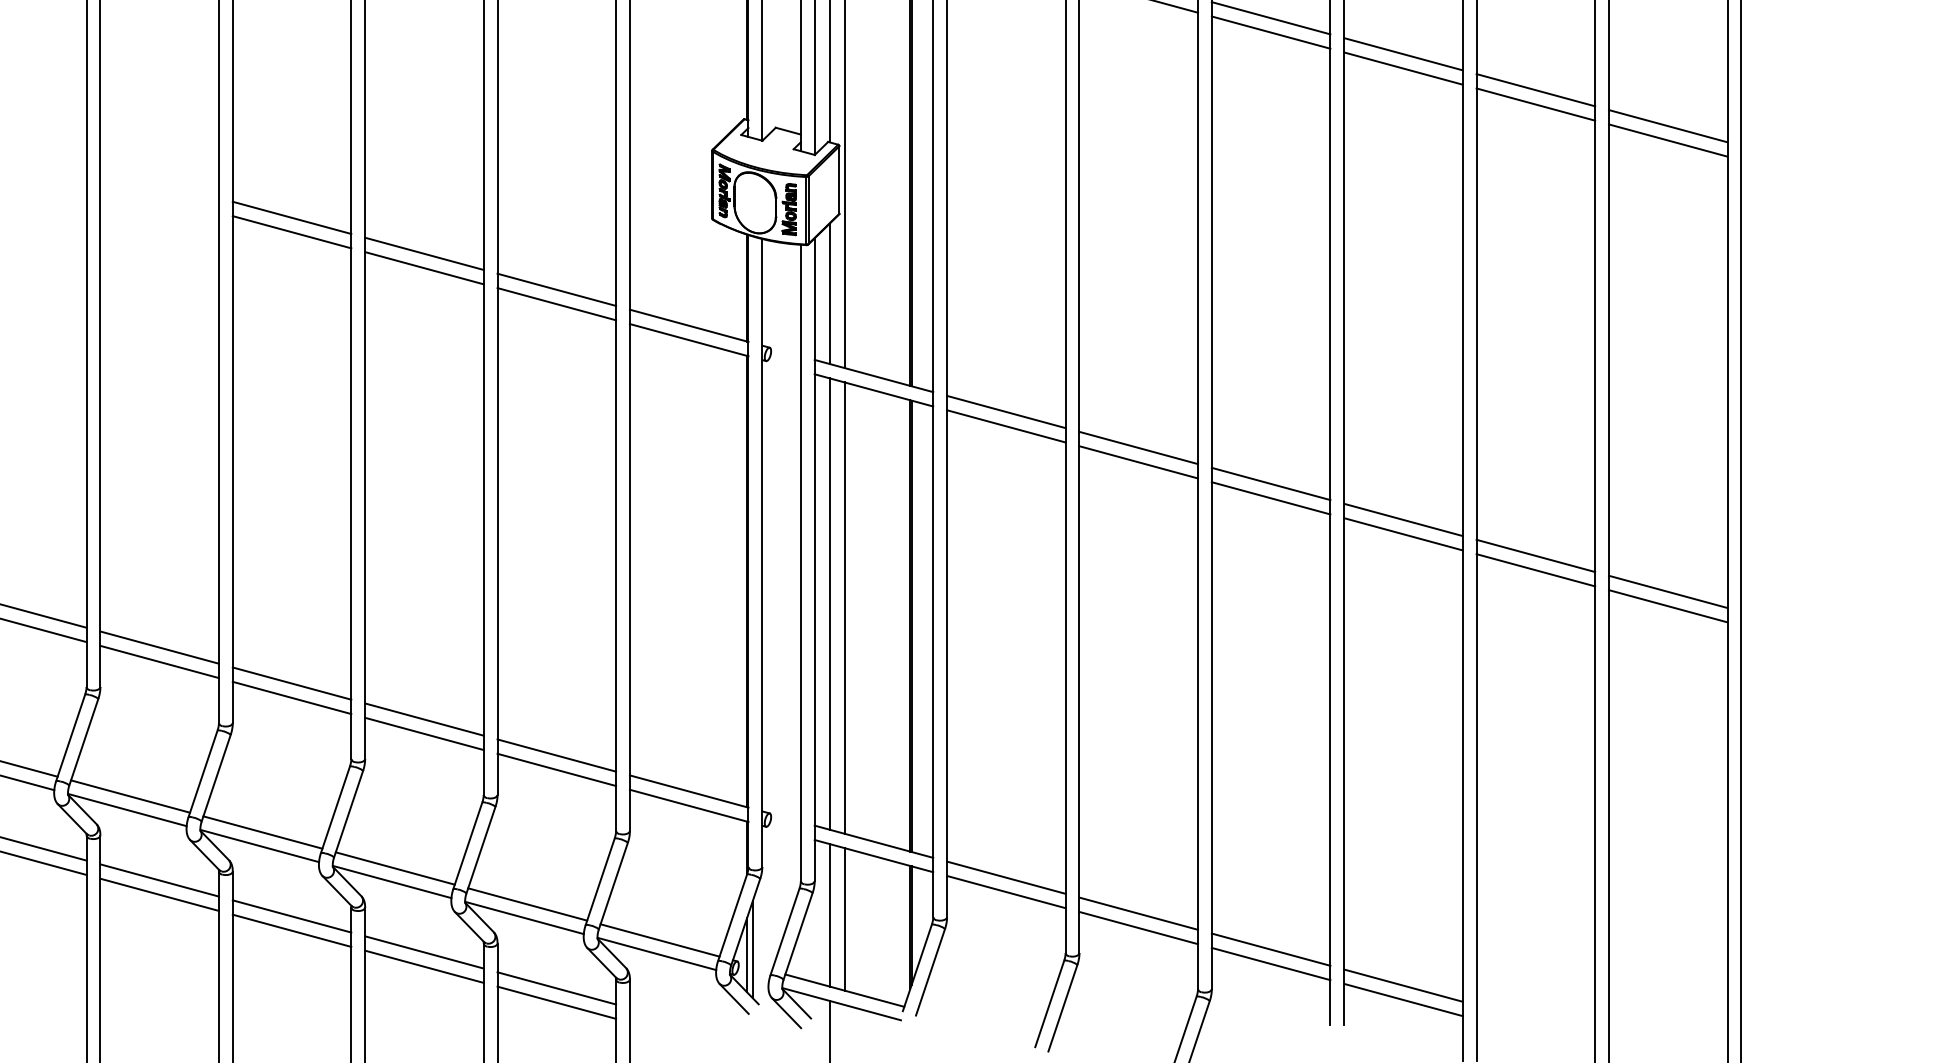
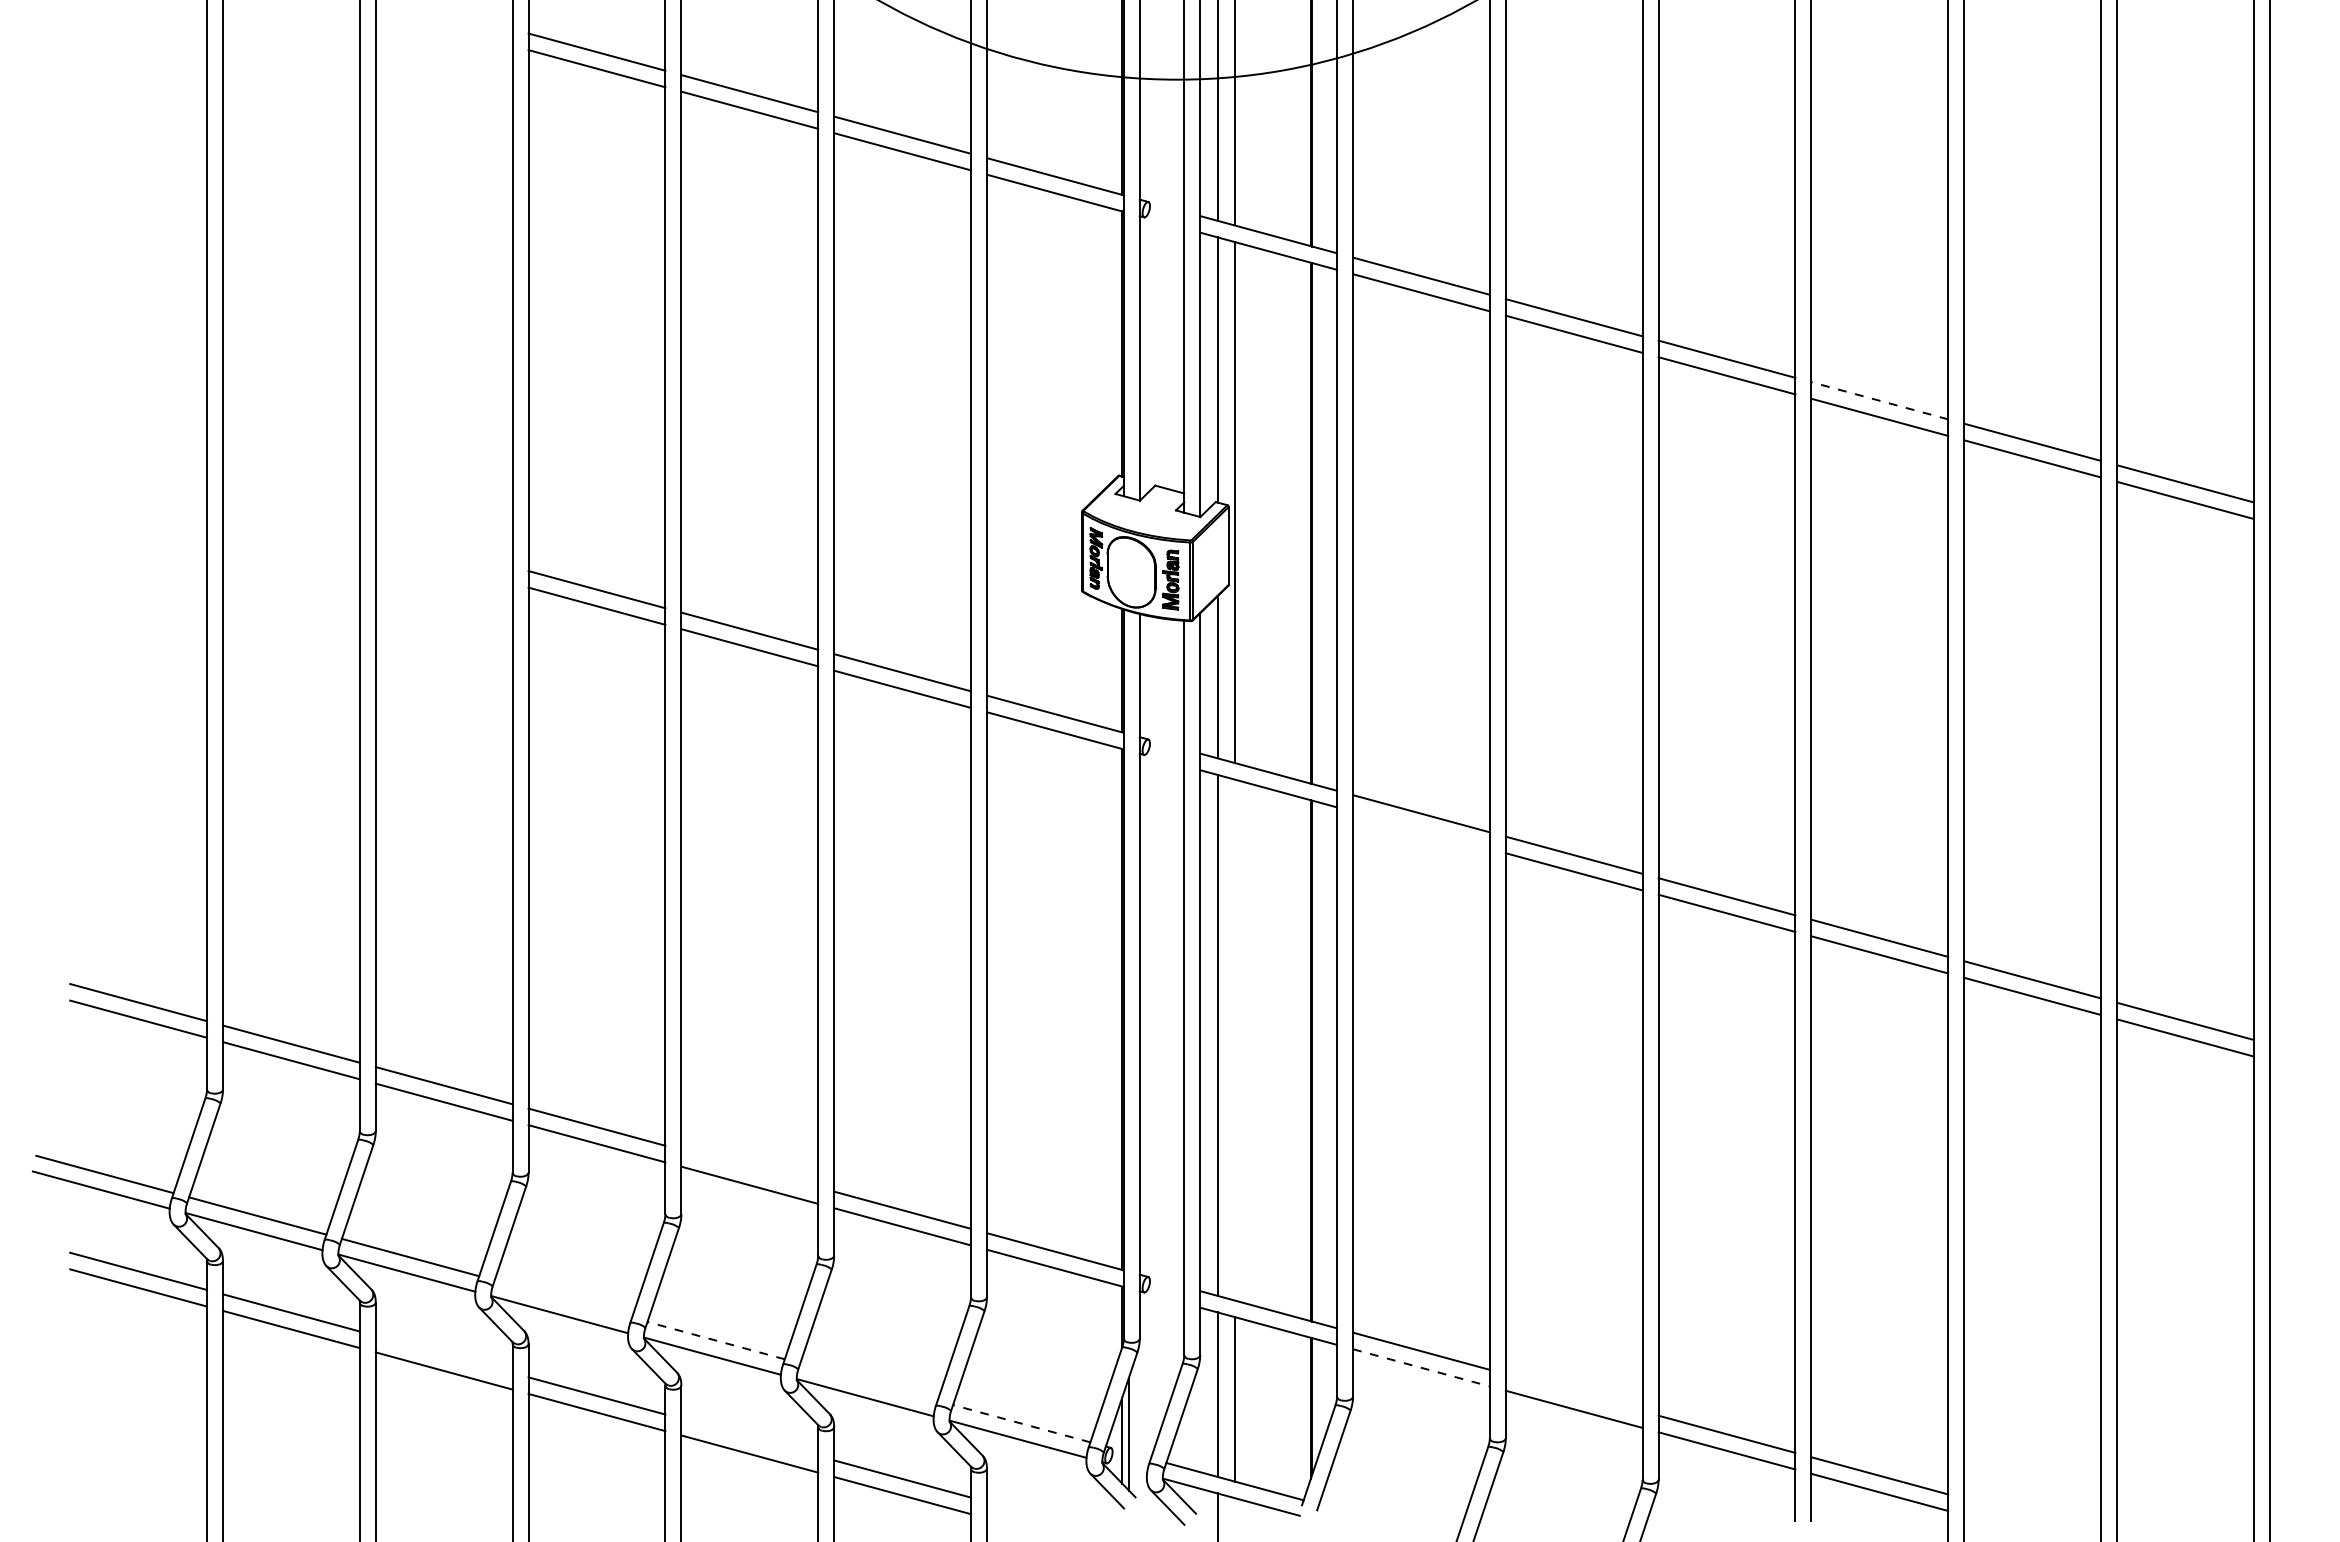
line: (1403, 53) -> (1879, 400), solid -> dashed
line: (1006, 425) -> (1421, 829), removed
line: (844, 607) -> (1234, 1039), removed
line: (424, 719) -> (749, 1168), removed
line: (263, 832) -> (563, 1298), removed
line: (394, 868) -> (715, 1340), solid -> dashed
line: (159, 880) -> (443, 1354), removed
line: (1006, 891) -> (1421, 1367), solid -> dashed
line: (527, 903) -> (868, 1381), removed
line: (1138, 913) -> (1573, 1392), removed
line: (659, 940) -> (1021, 1423), solid -> dashed
line: (424, 952) -> (749, 1437), removed

